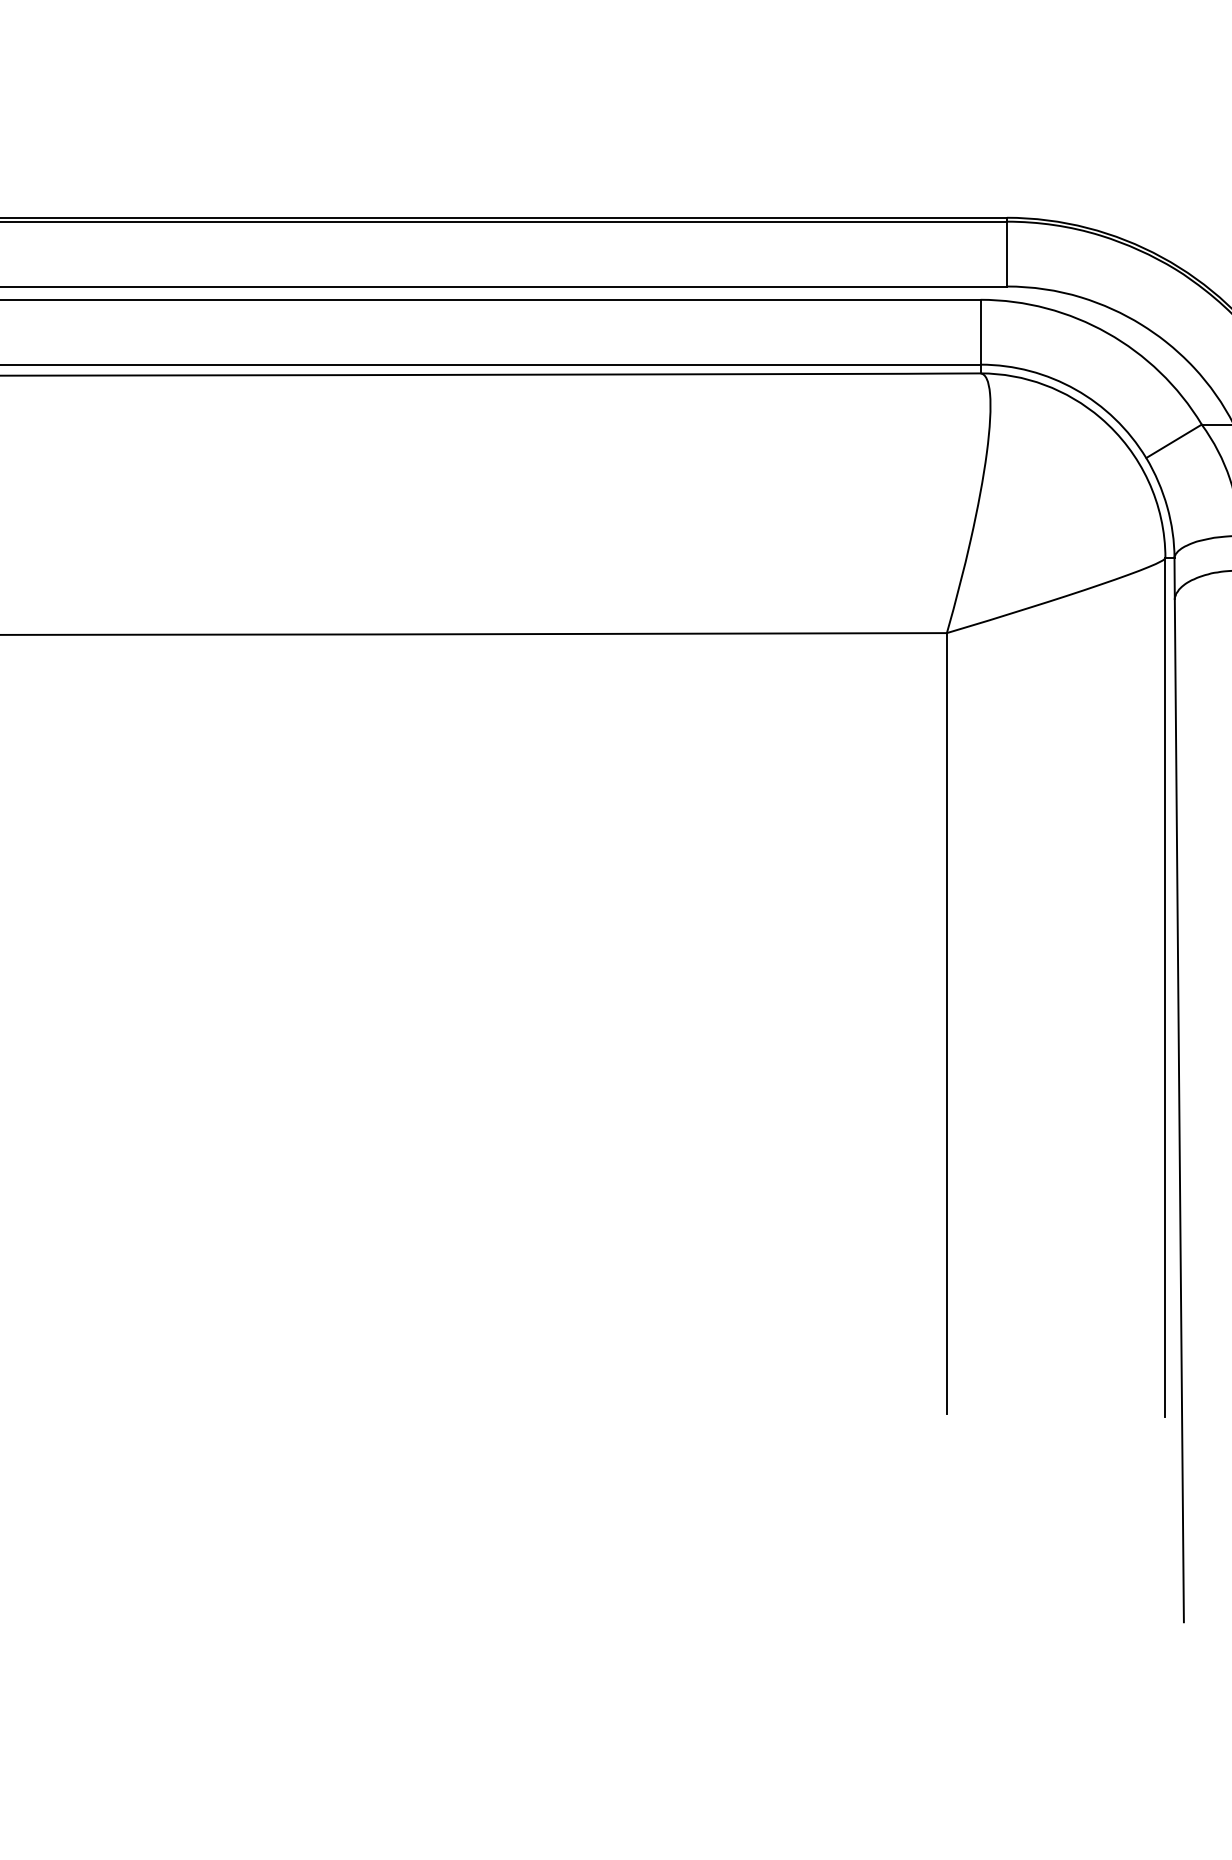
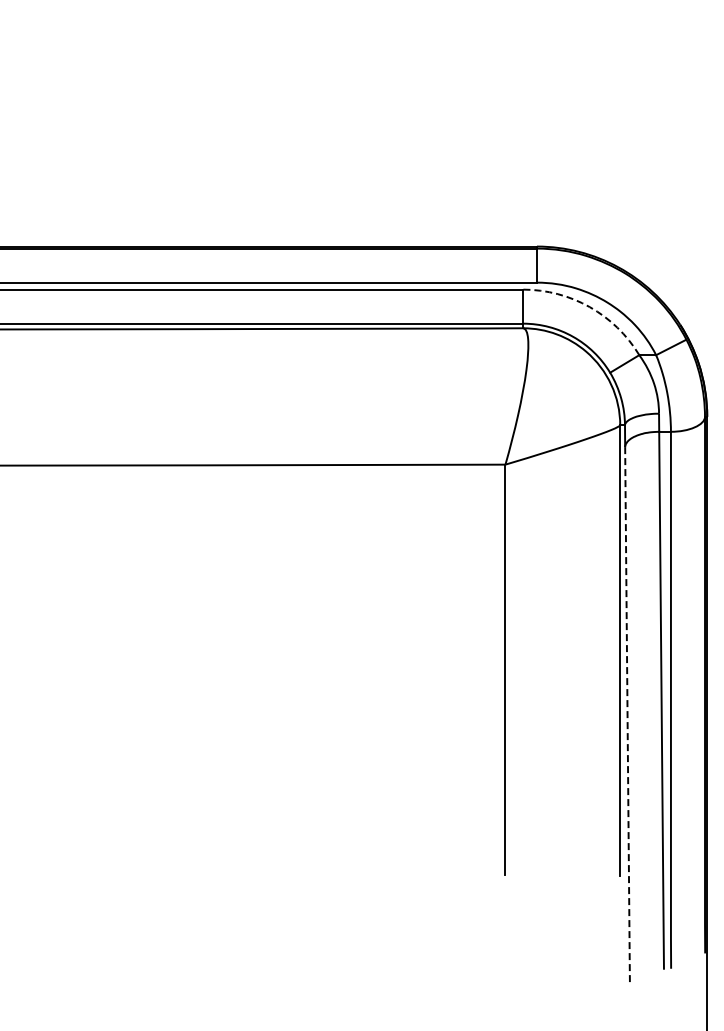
arc: (1106, 333) -> (589, 307), solid -> dashed
line: (1179, 1112) -> (627, 716), solid -> dashed

